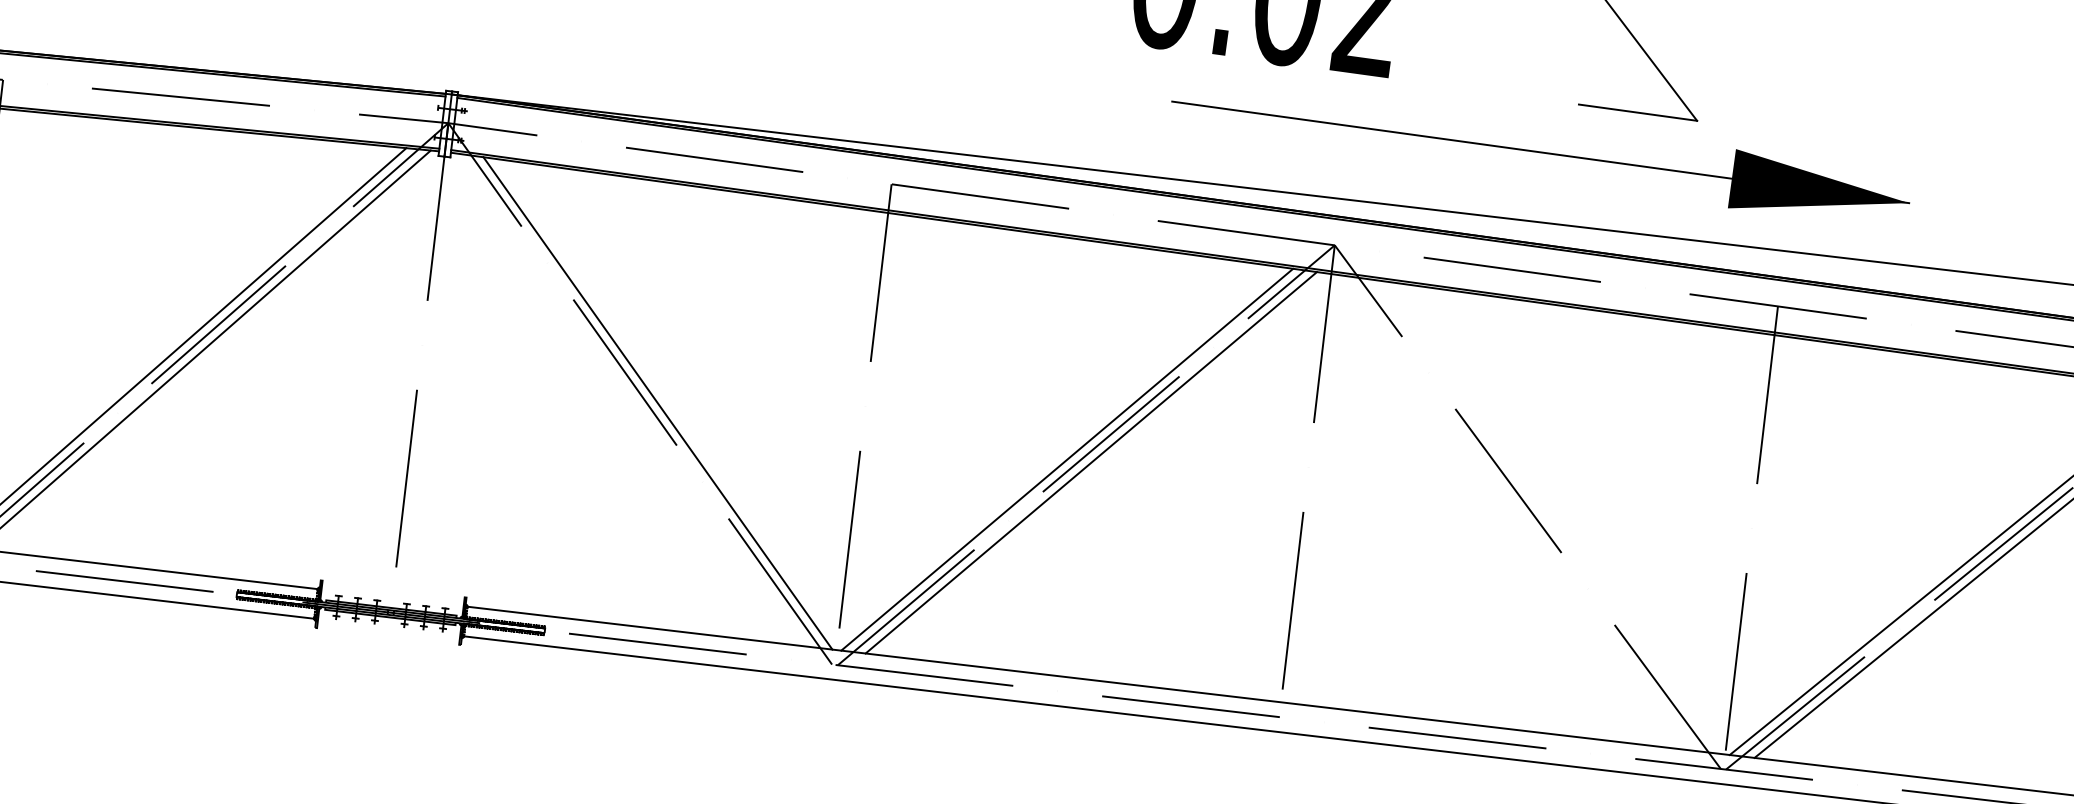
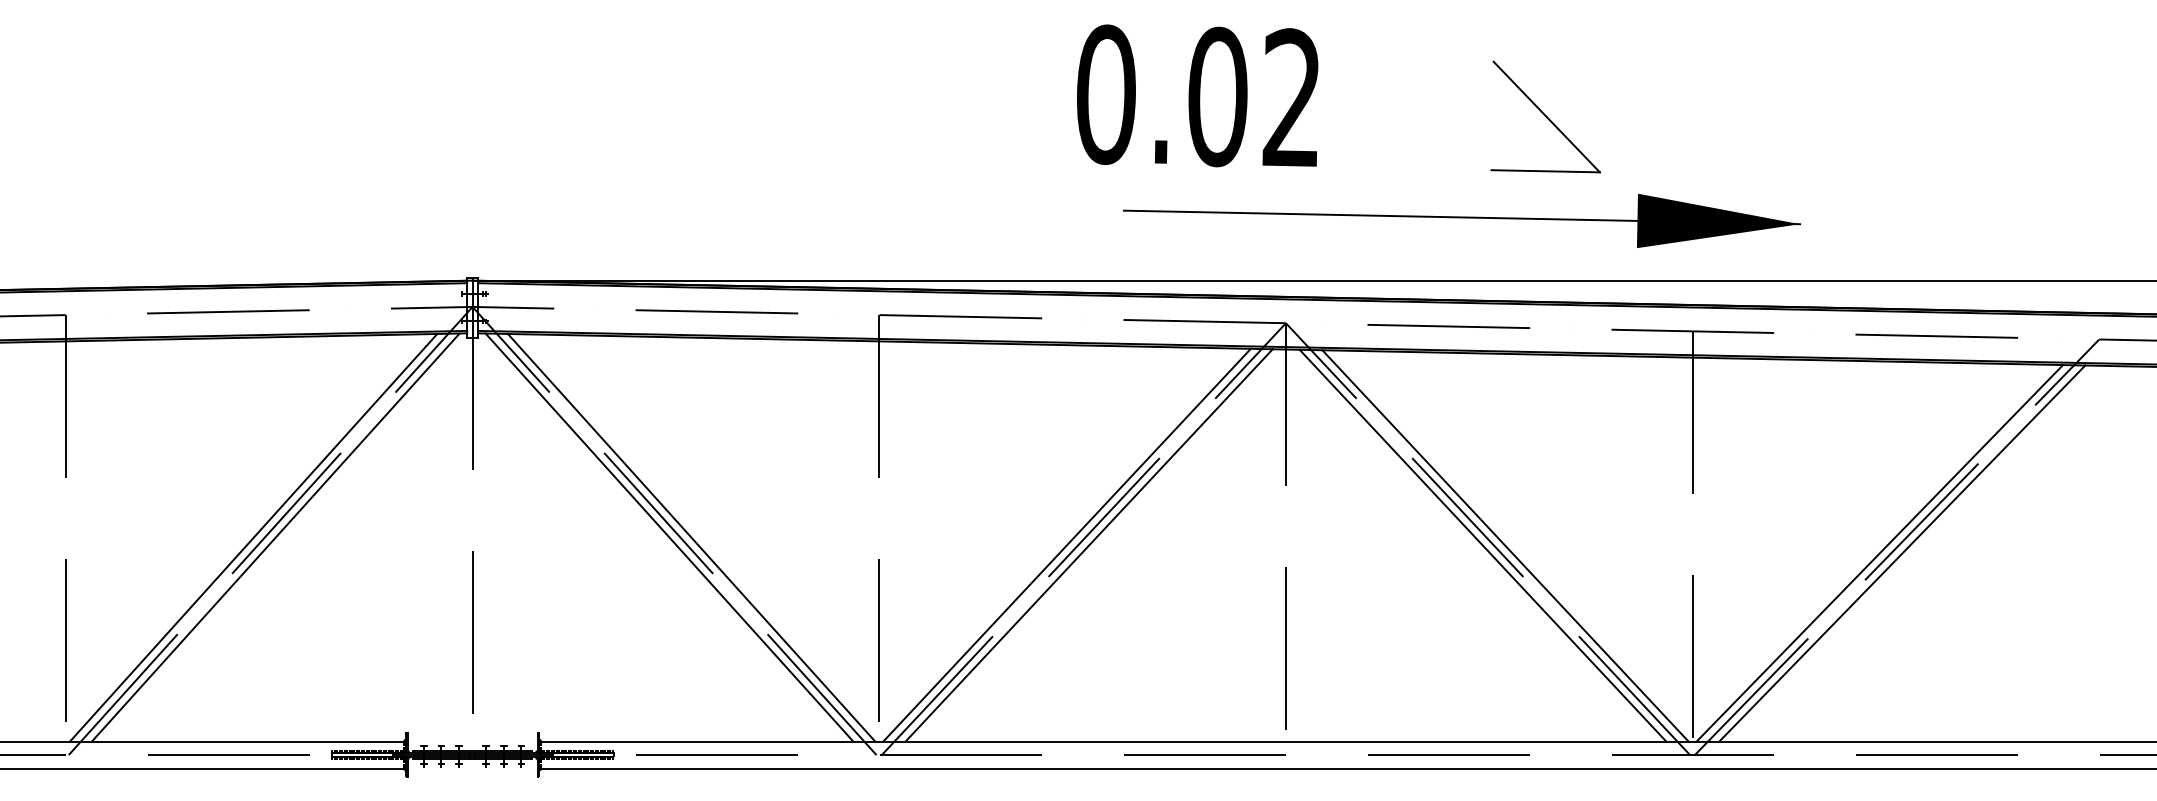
line: (633, 400) -> (669, 537), added
line: (1520, 513) -> (1482, 545), added
line: (1546, 516) -> (1505, 545), added

